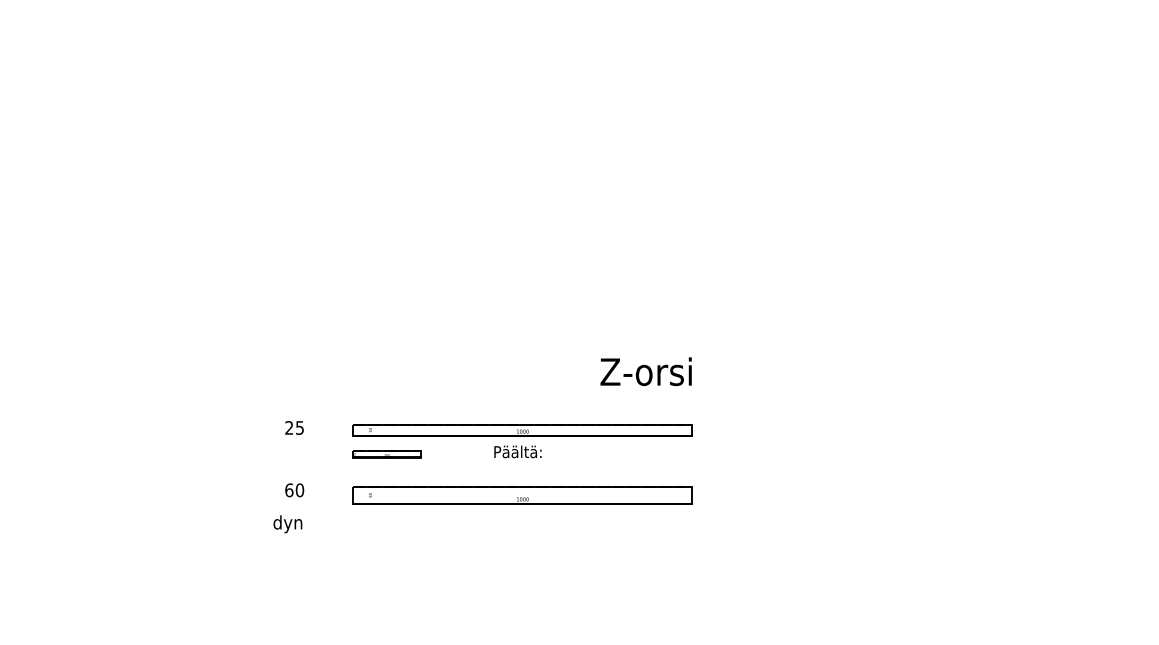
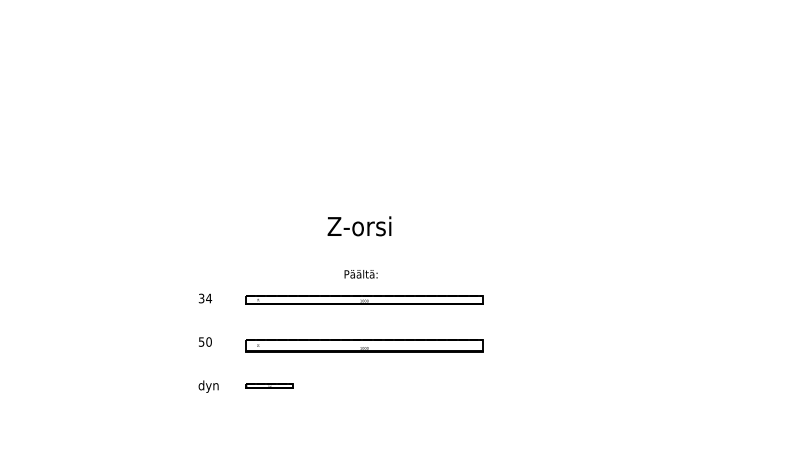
text: (646, 371) -> (359, 226), moved
text: (294, 427) -> (205, 298), 25 -> 34
text: (517, 452) -> (360, 274), moved
part: (386, 453) -> (269, 385), moved
text: (289, 489) -> (201, 341), 60 -> 50
text: (287, 523) -> (208, 386), moved

